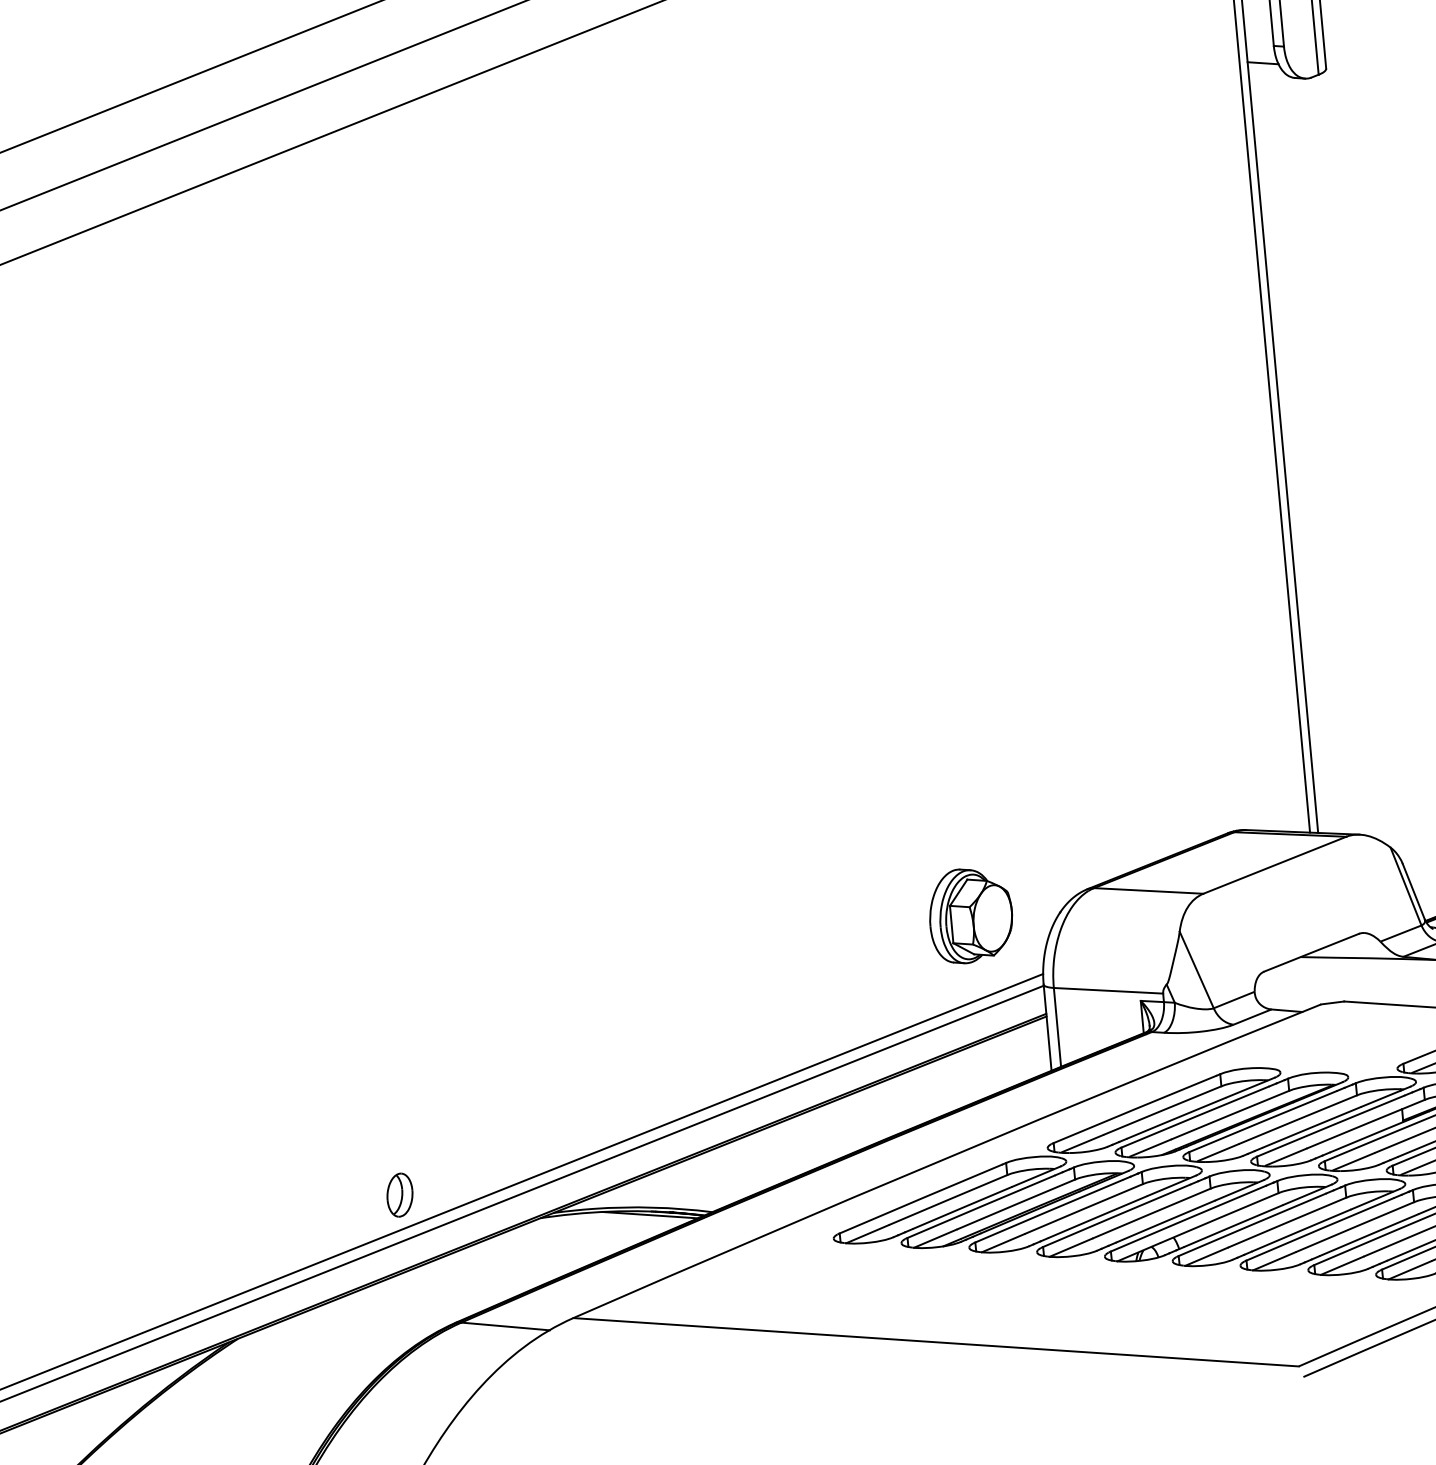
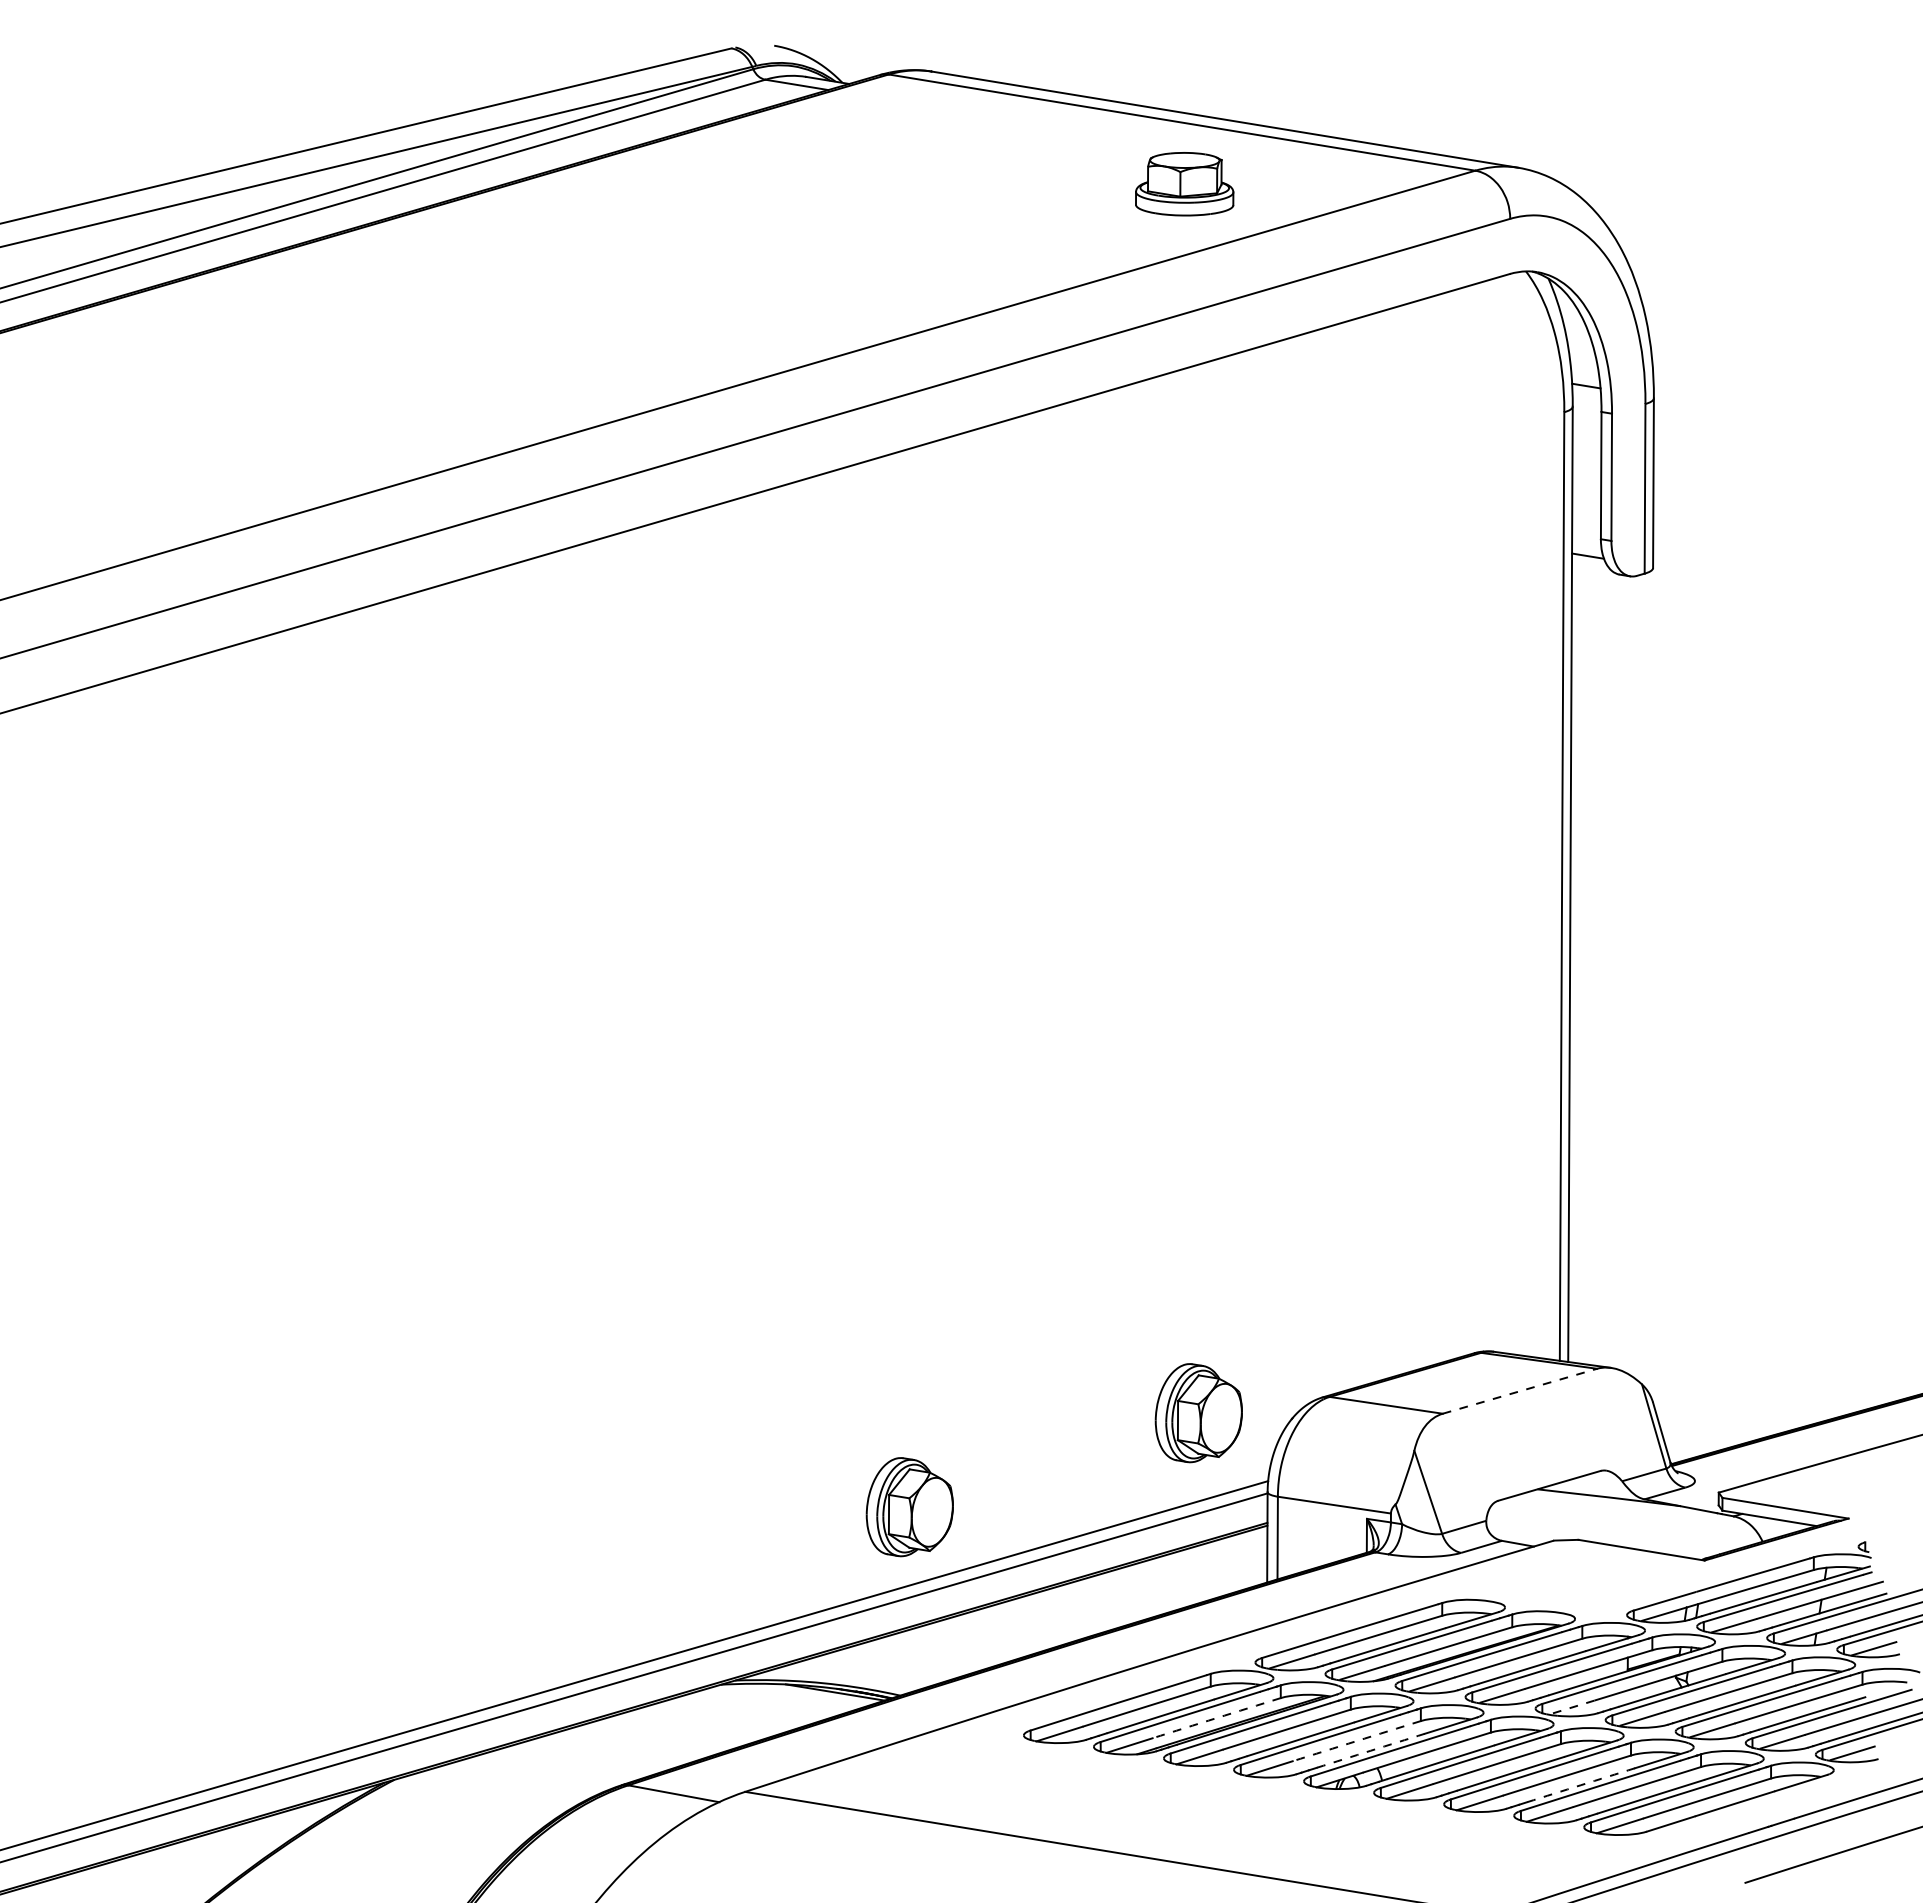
line: (1275, 865) -> (1520, 1391), solid -> dashed
part: (703, 1032) -> (909, 1507), added
line: (1353, 1161) -> (1572, 1707), solid -> dashed
part: (400, 1194) -> (577, 1646), removed
arc: (1015, 1204) -> (1216, 1718), solid -> dashed
arc: (1151, 1214) -> (1356, 1741), solid -> dashed
arc: (1165, 1221) -> (1370, 1750), solid -> dashed
arc: (1368, 1235) -> (1580, 1785), solid -> dashed

